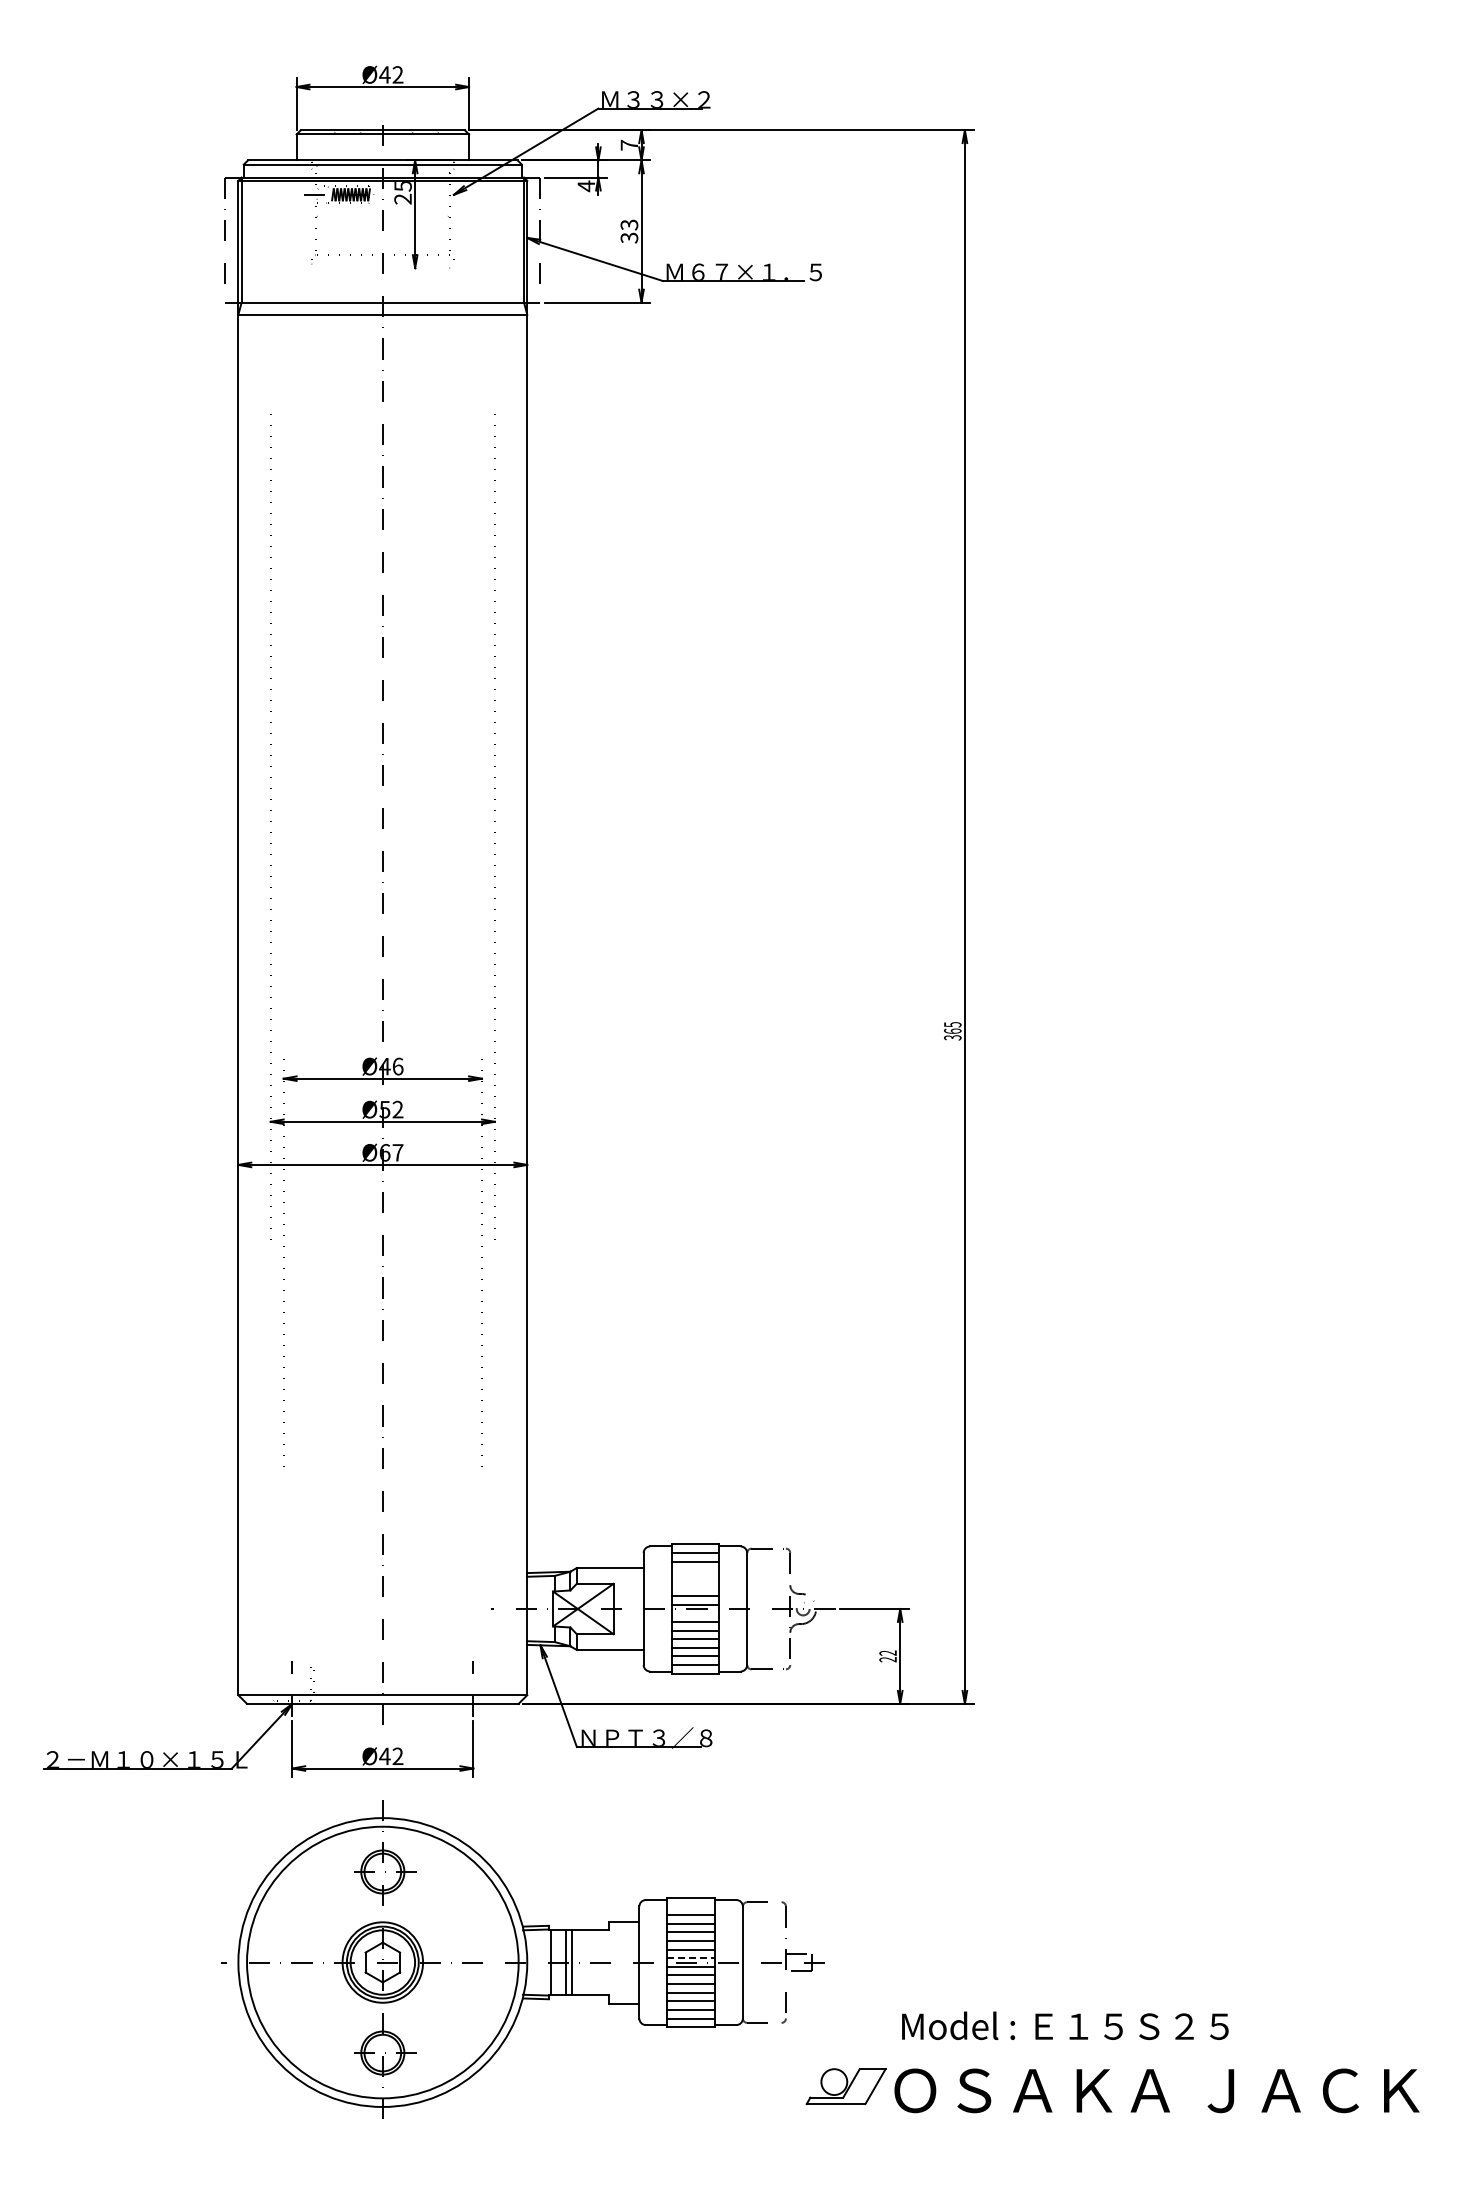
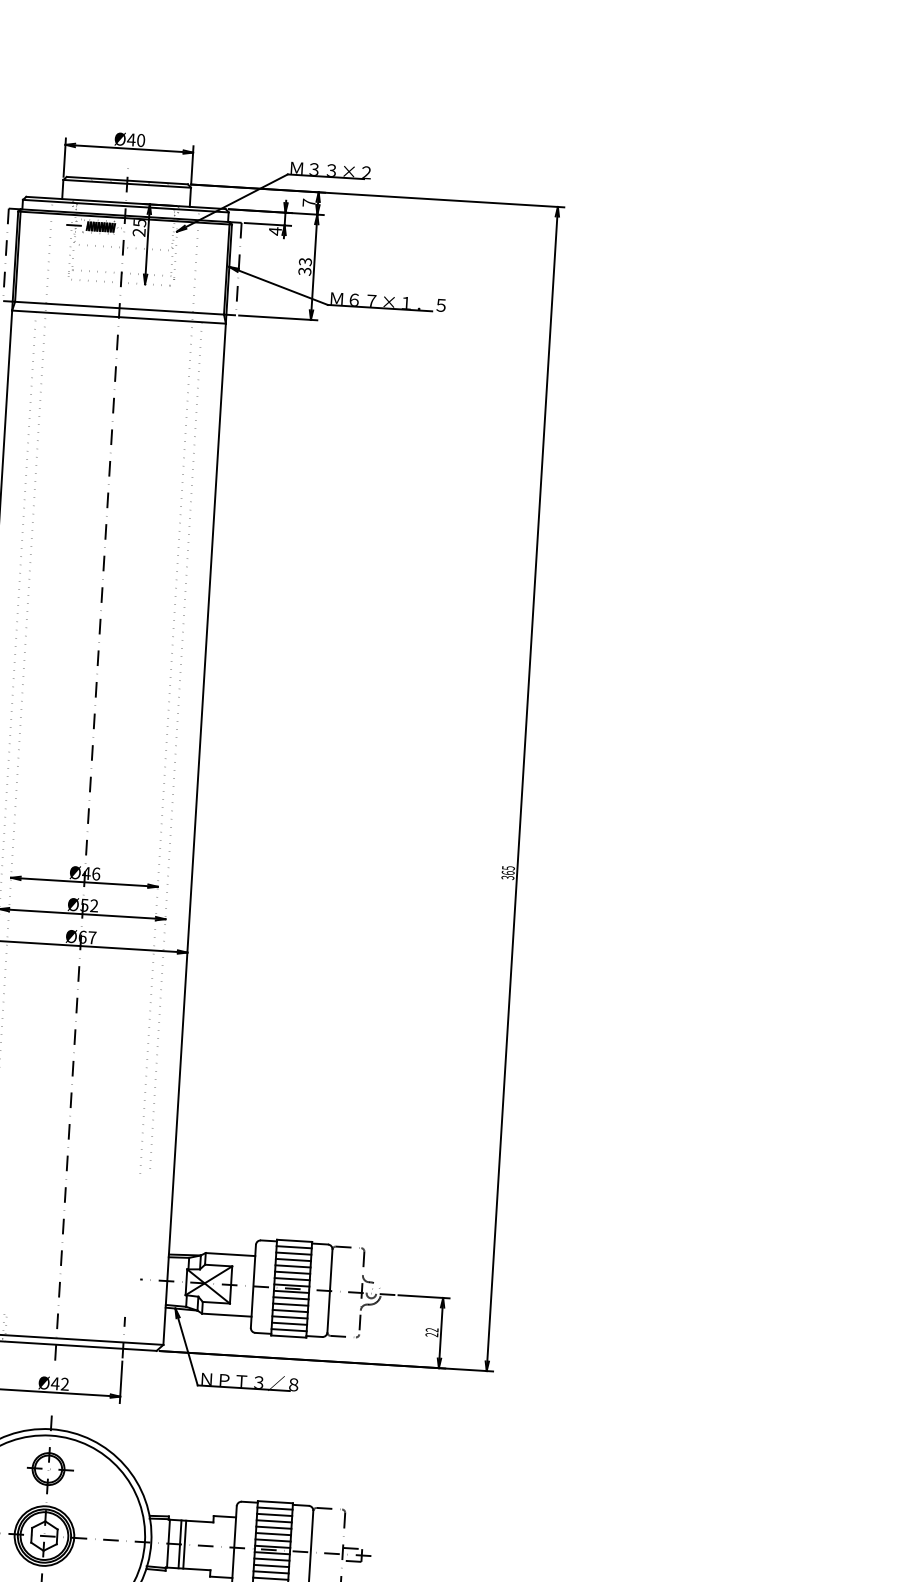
text: (397, 74) -> (140, 140), Ø42 -> Ø40
line: (695, 1570) -> (293, 1260), added
line: (695, 1578) -> (293, 1266), added
line: (695, 1587) -> (292, 1272), added
line: (695, 1613) -> (291, 1292), added
line: (690, 1906) -> (274, 1508), added
line: (691, 1958) -> (272, 1547), dashed -> solid

